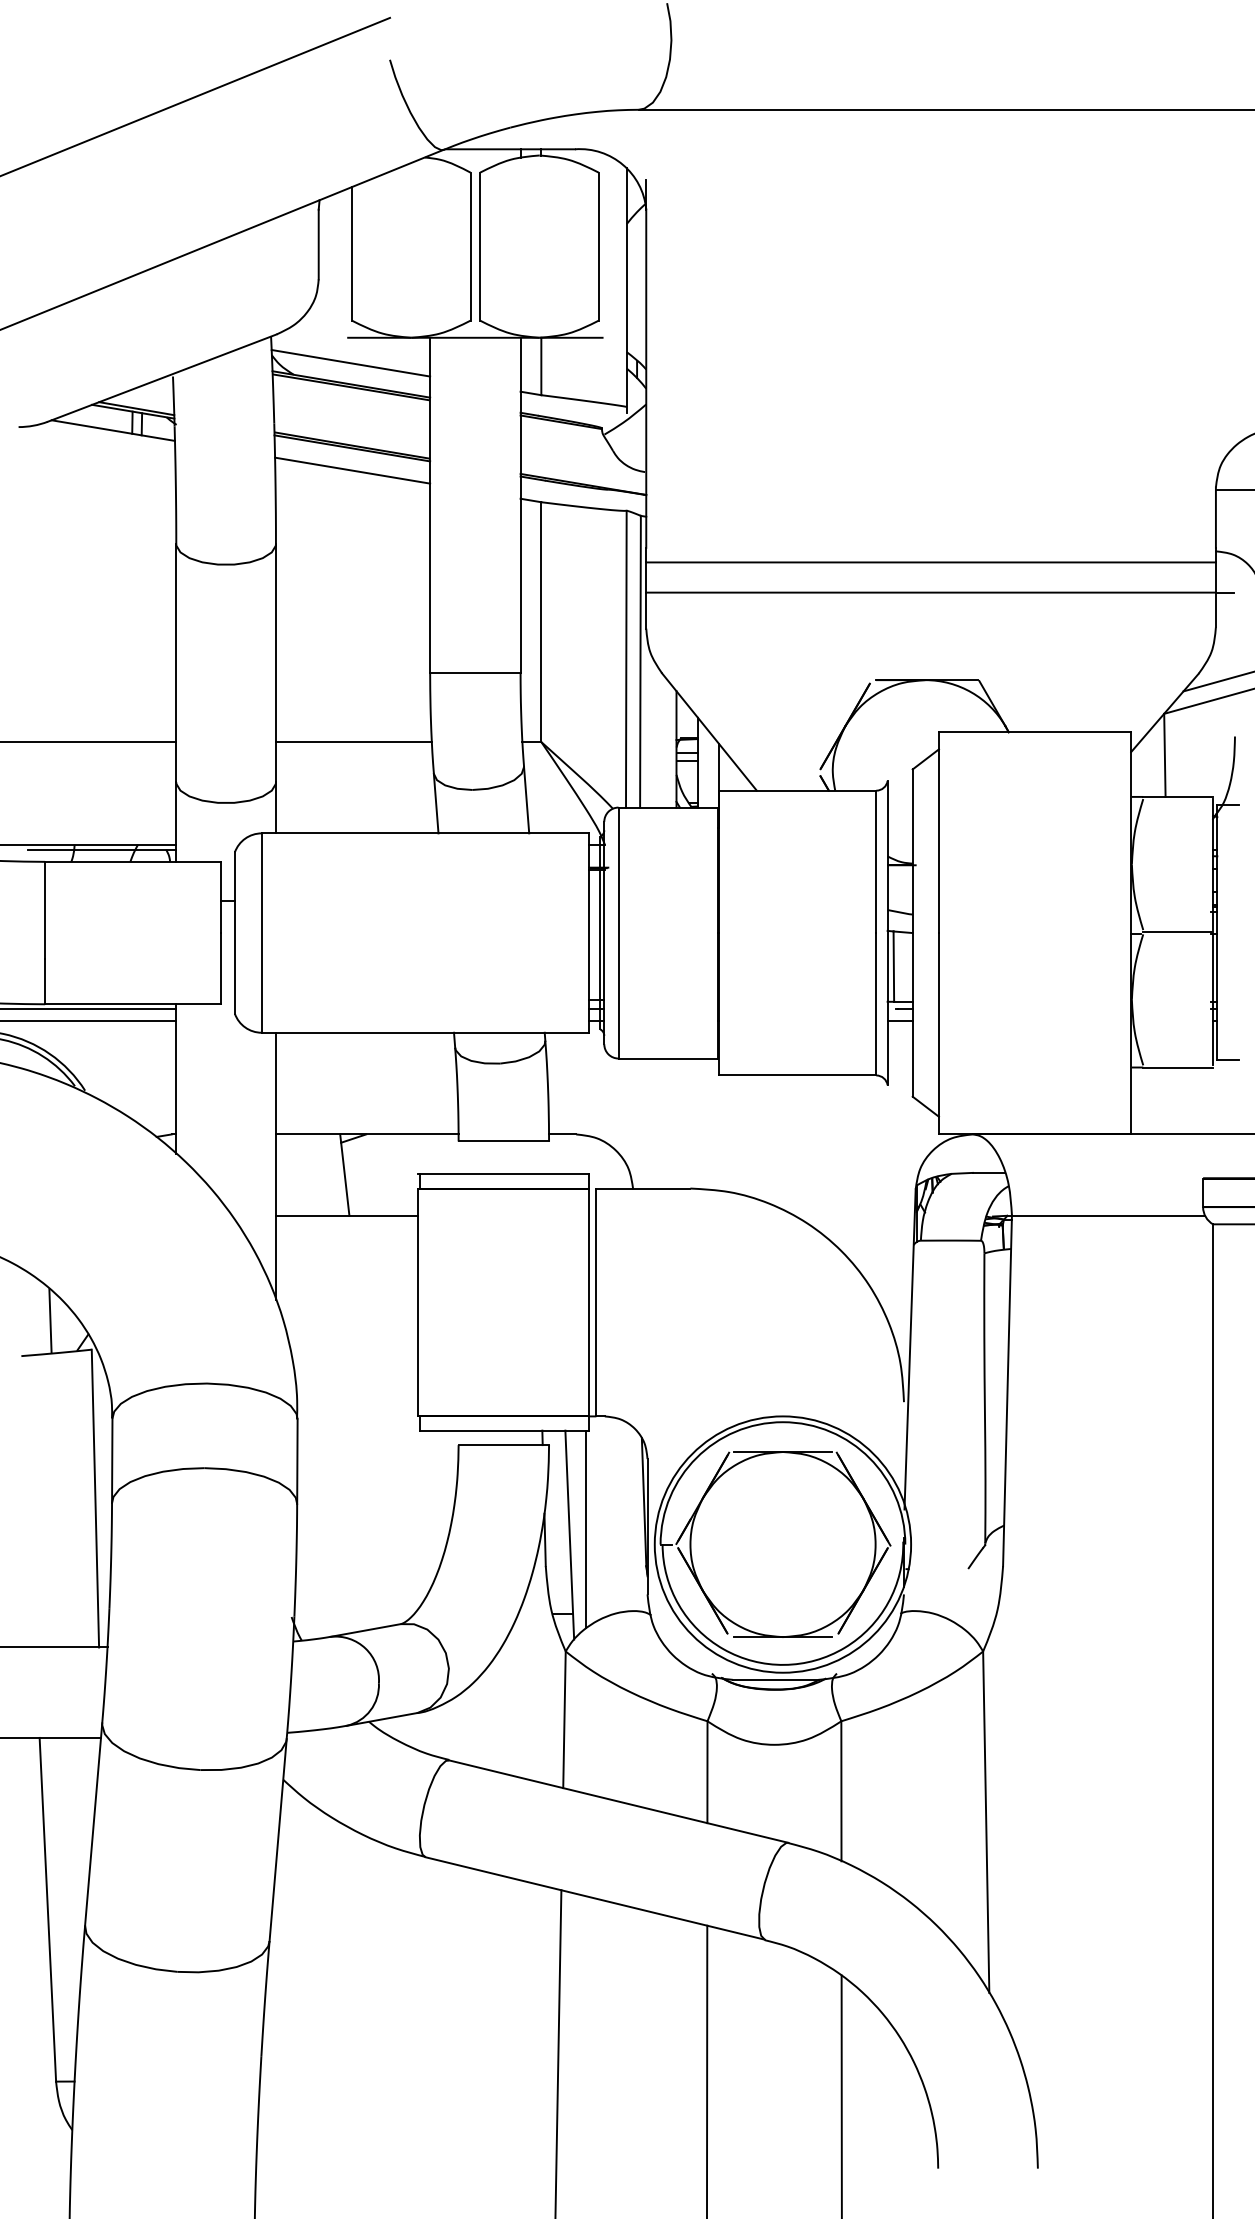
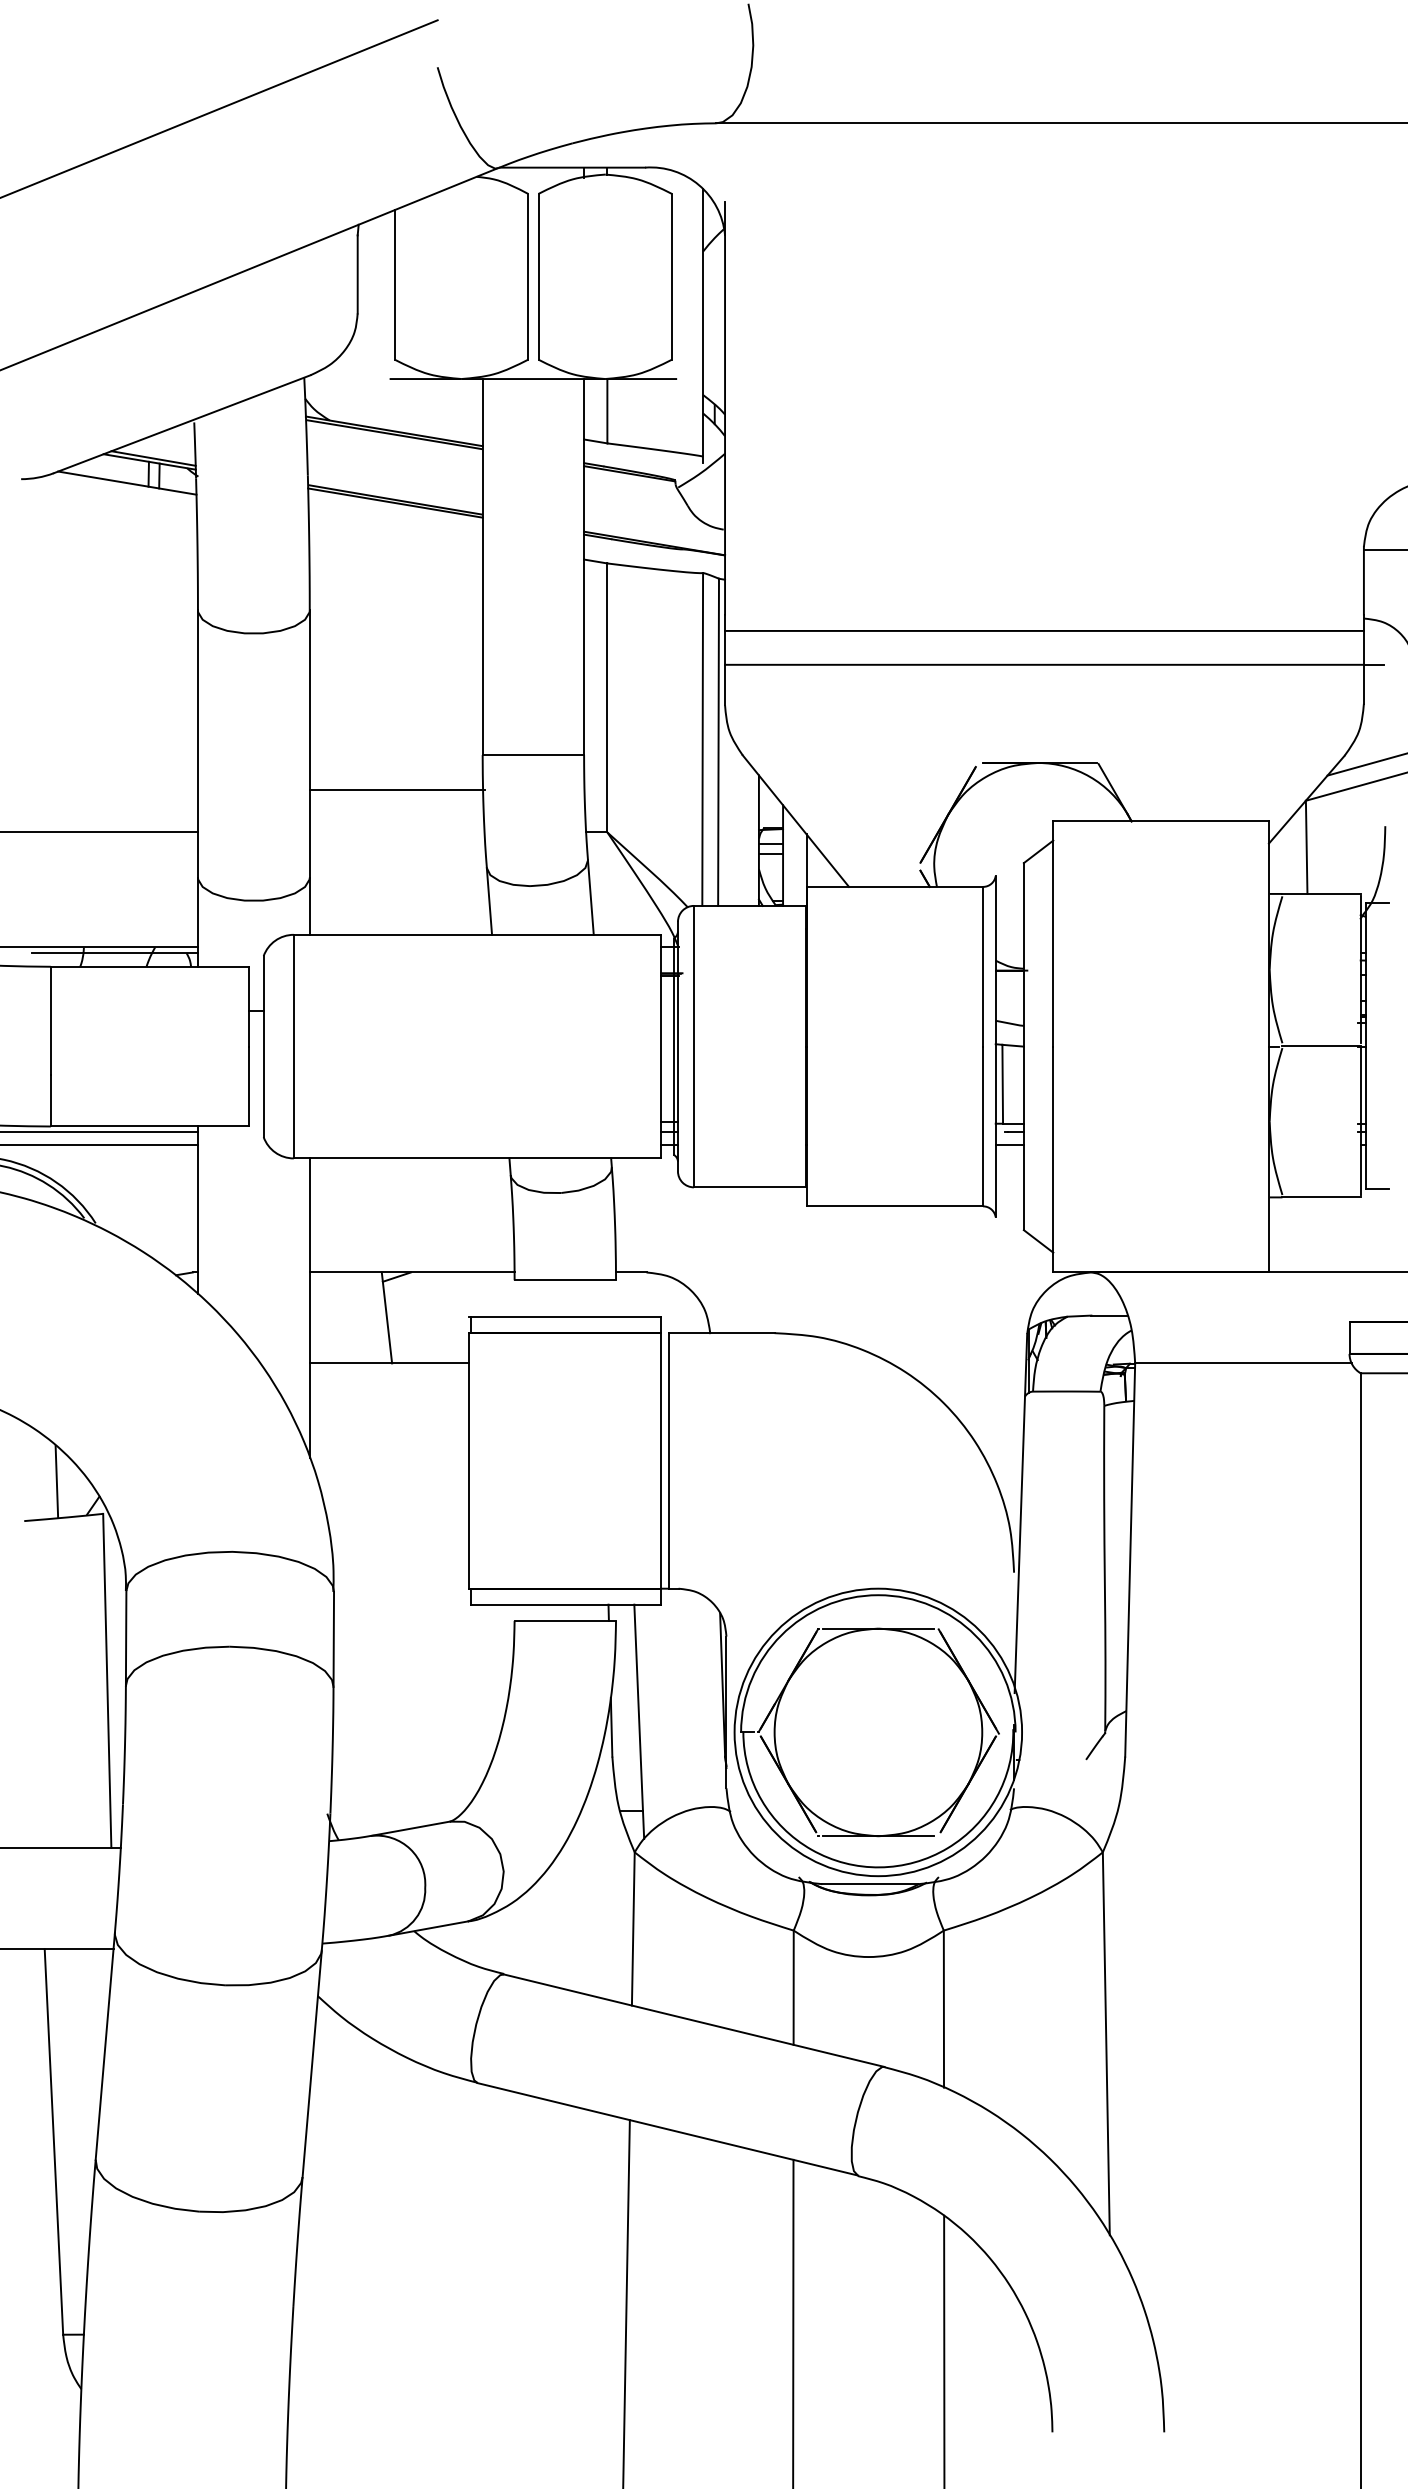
line: (350, 363) -> (393, 407), removed
line: (352, 470) -> (395, 527), removed
line: (353, 742) -> (396, 790), moved
line: (586, 1529) -> (658, 1715), removed

